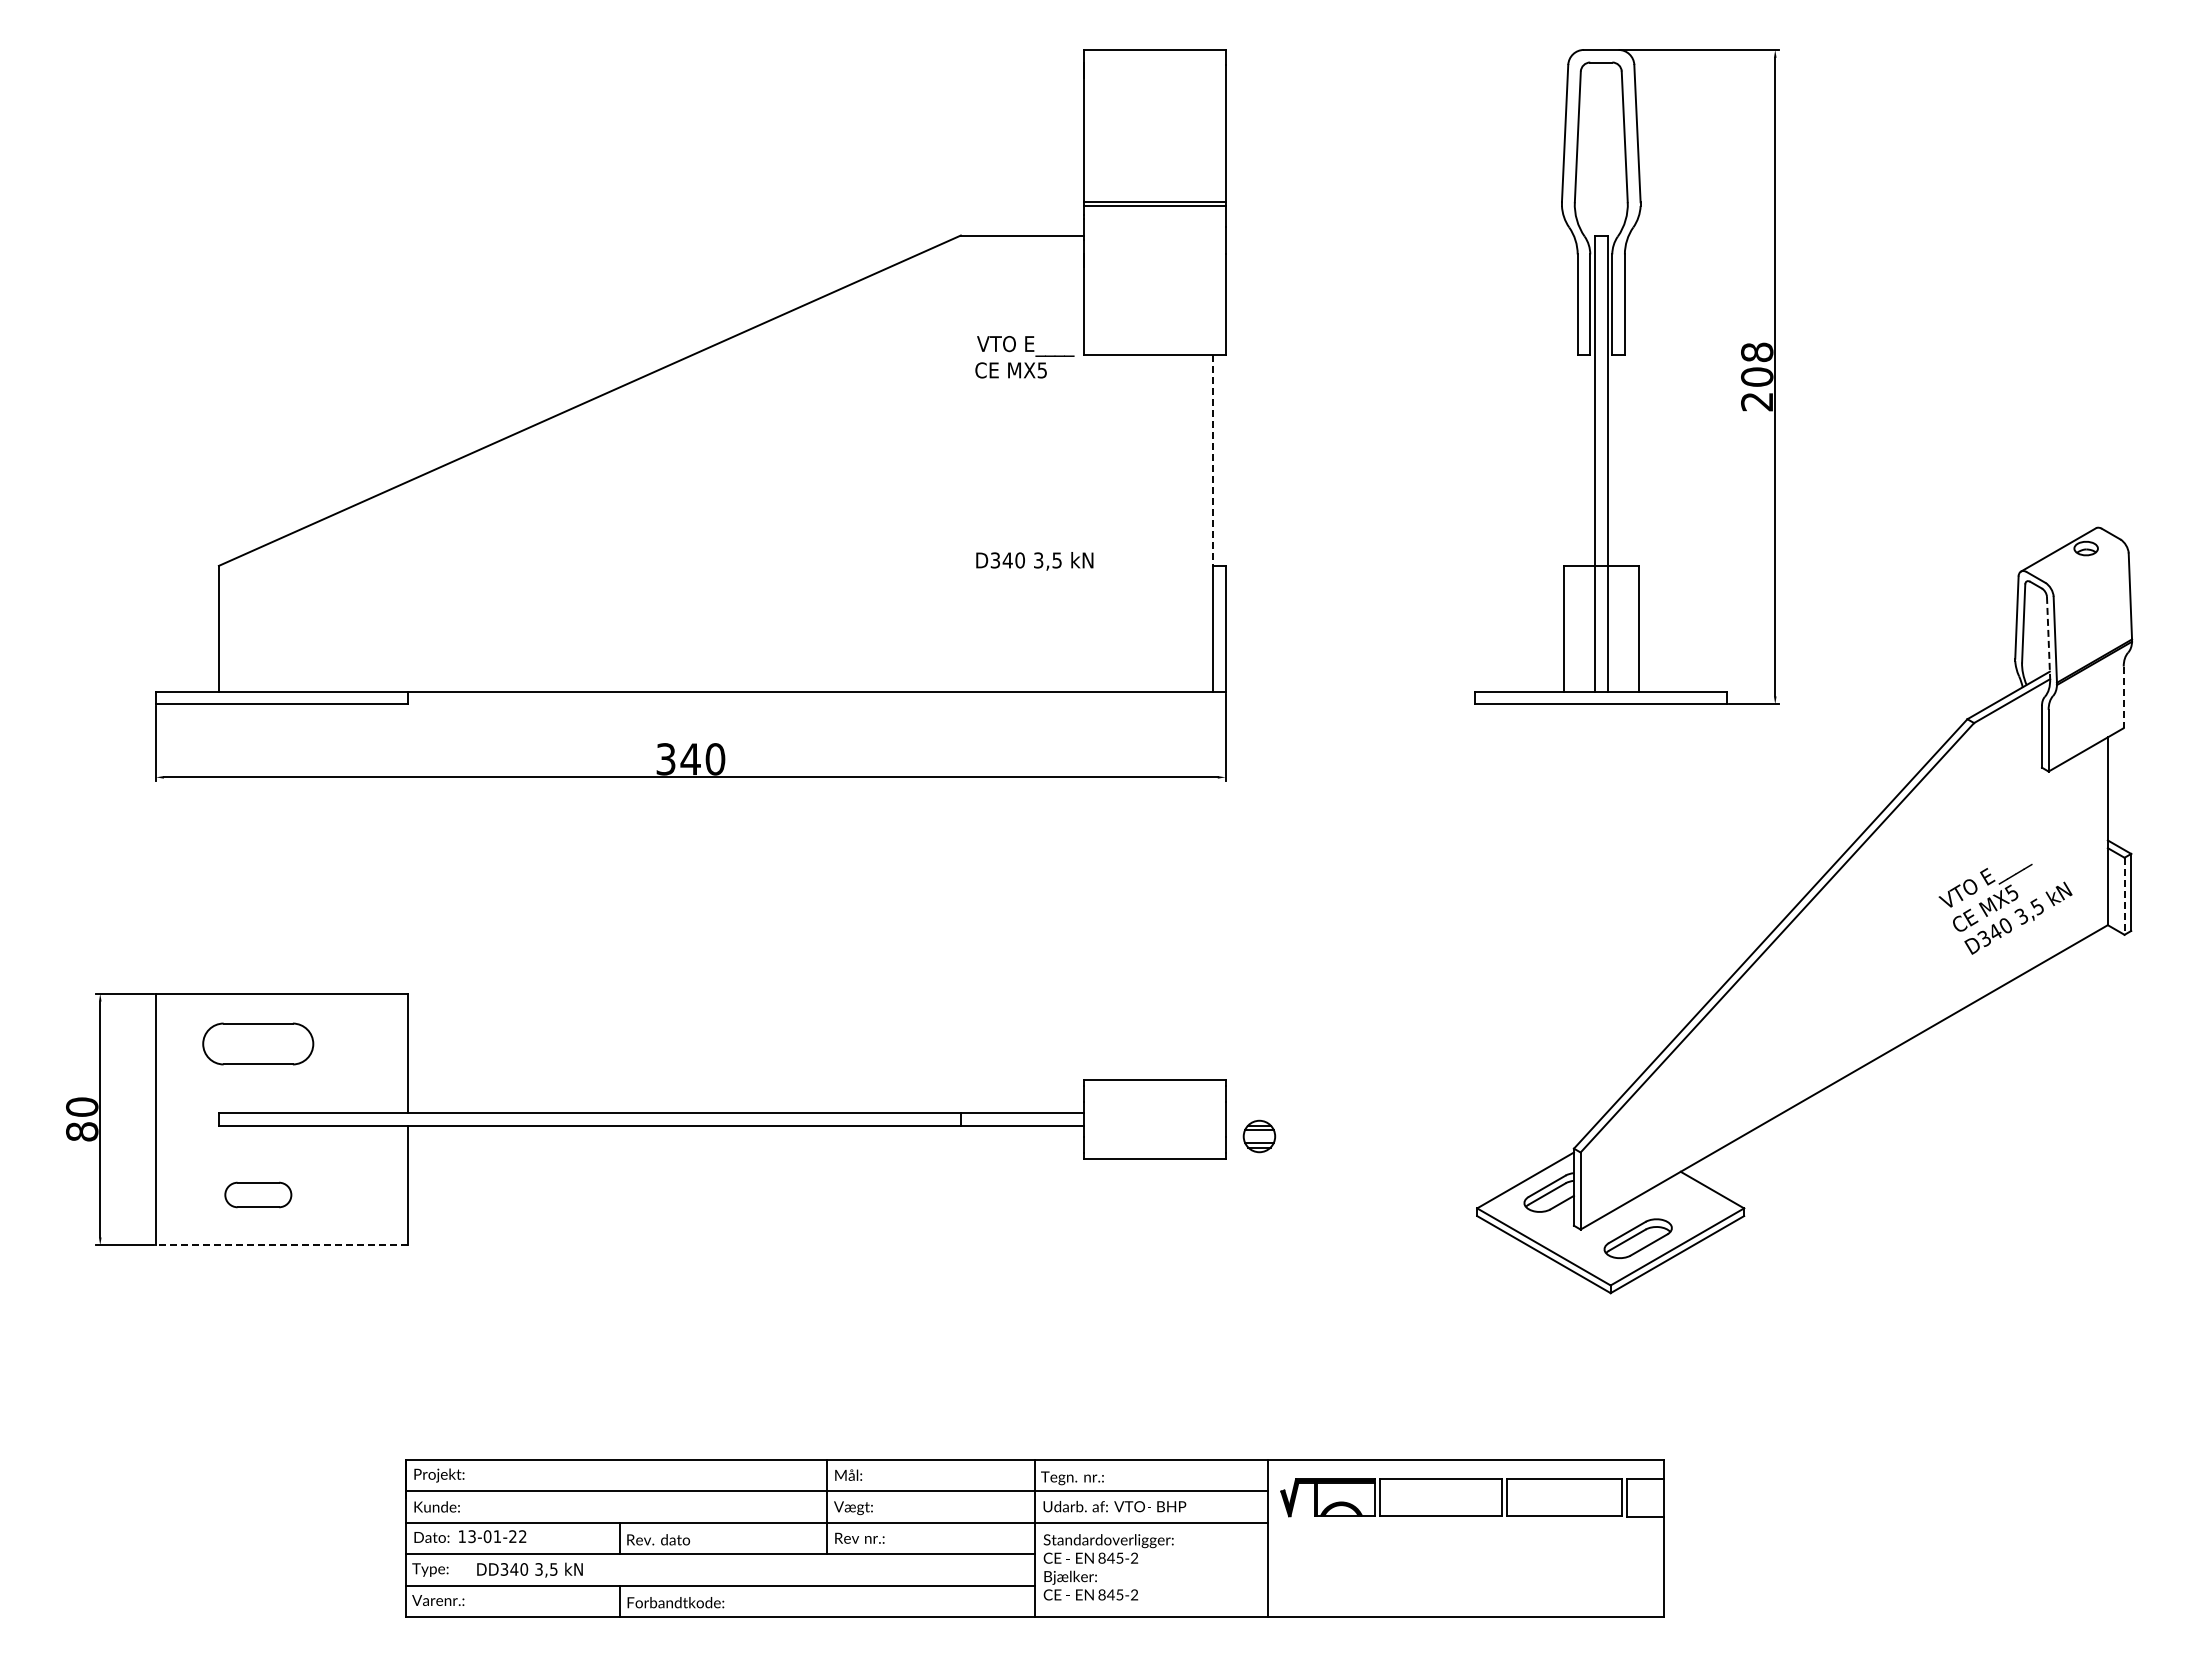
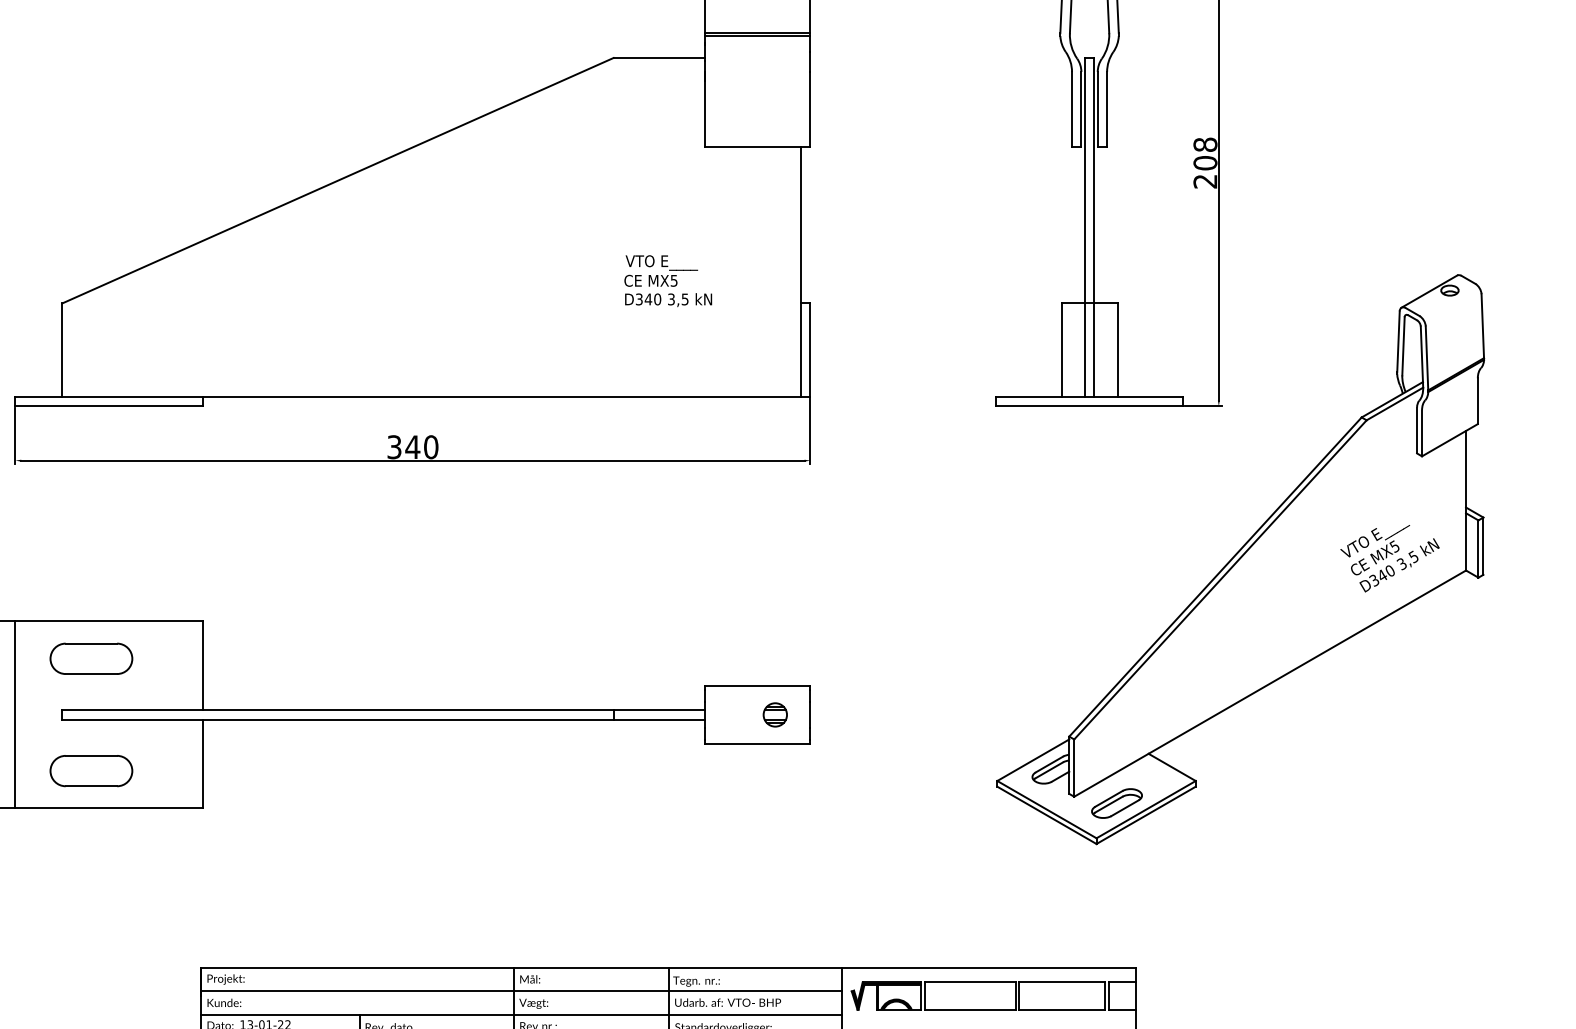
text: (1024, 357) -> (660, 271), moved
line: (1213, 460) -> (801, 225), dashed -> solid
line: (2048, 637) -> (1421, 356), dashed -> solid
line: (2123, 697) -> (1477, 401), dashed -> solid
line: (2124, 896) -> (1478, 549), dashed -> solid
part: (1259, 1136) -> (775, 714), moved
part: (258, 1194) -> (91, 770), size x1.67
line: (281, 1245) -> (108, 808), dashed -> solid

